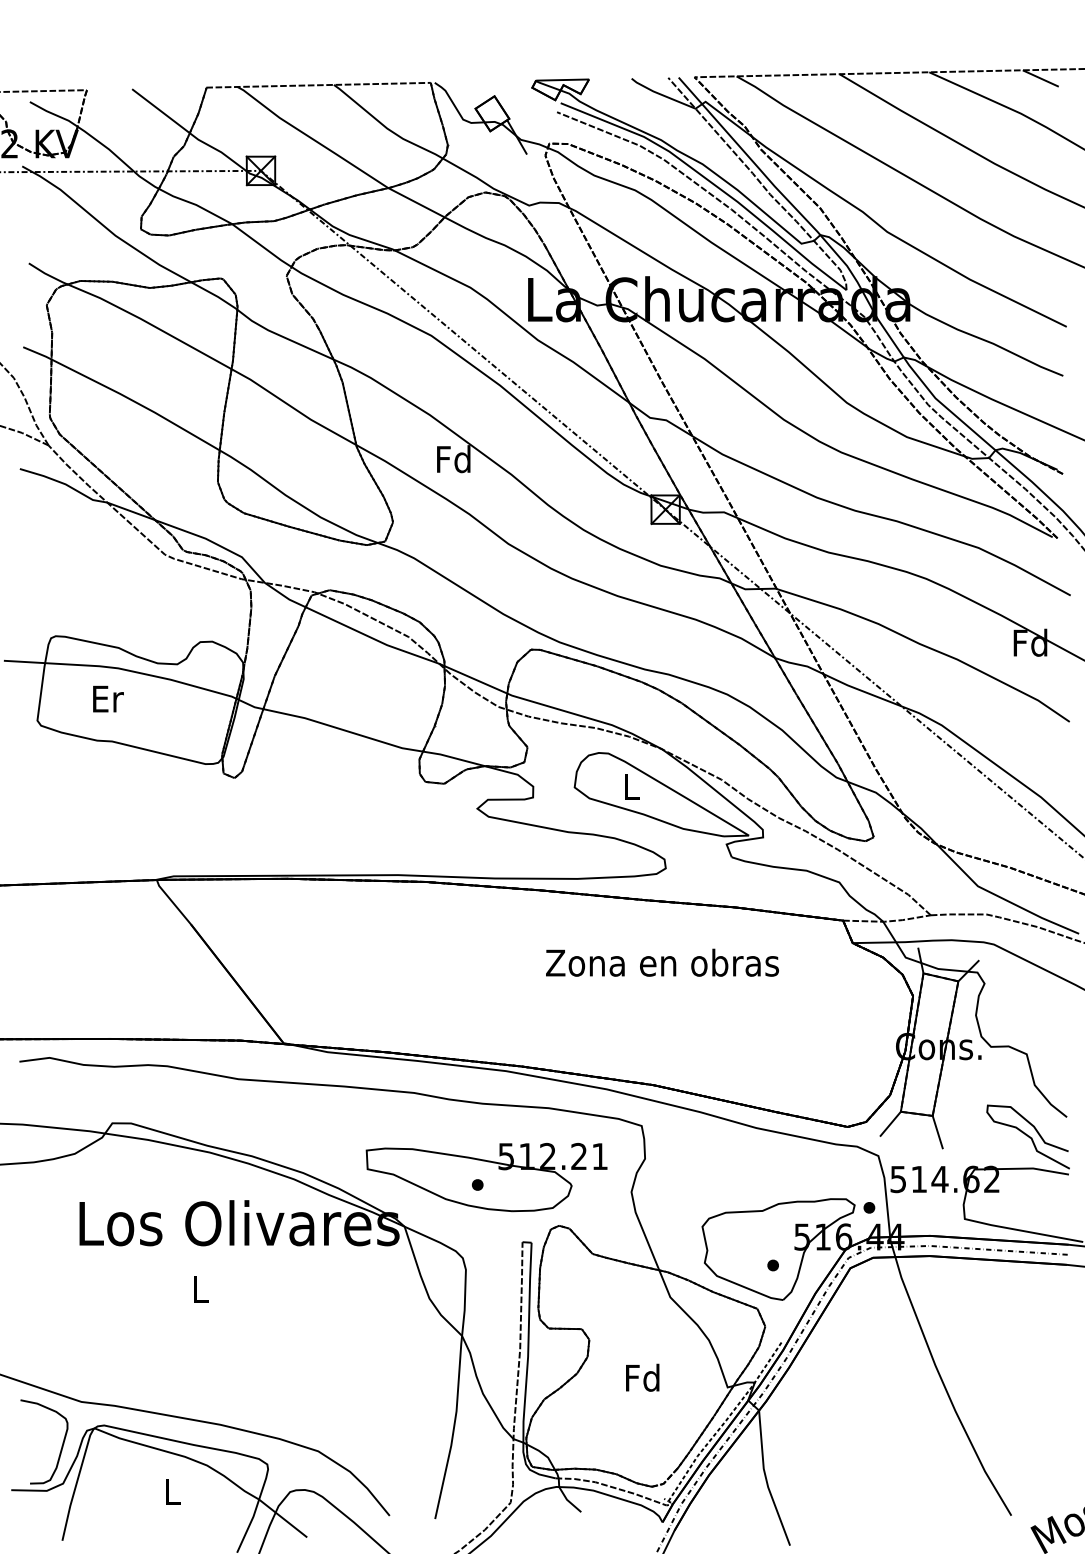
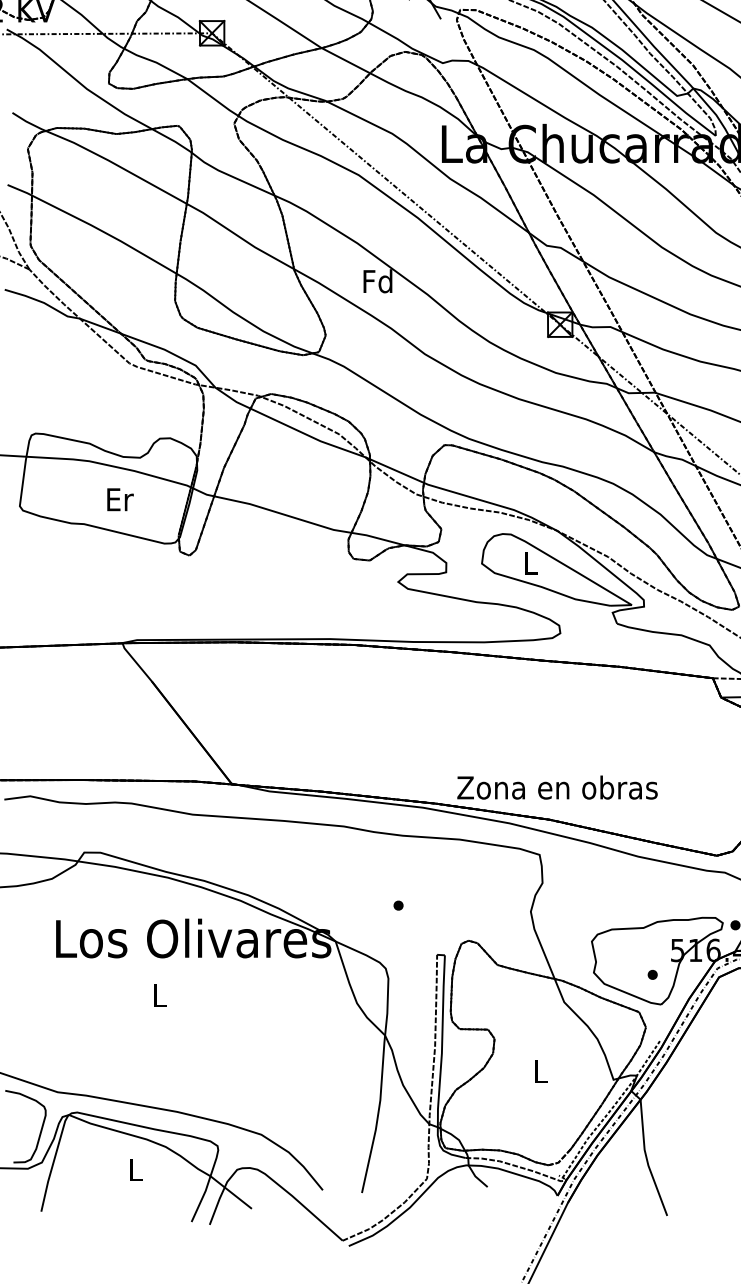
text: (108, 698) -> (120, 499), moved
text: (662, 962) -> (557, 787), moved
part: (486, 1177) -> (406, 899), removed
text: (642, 1377) -> (540, 1071), Fd -> L

